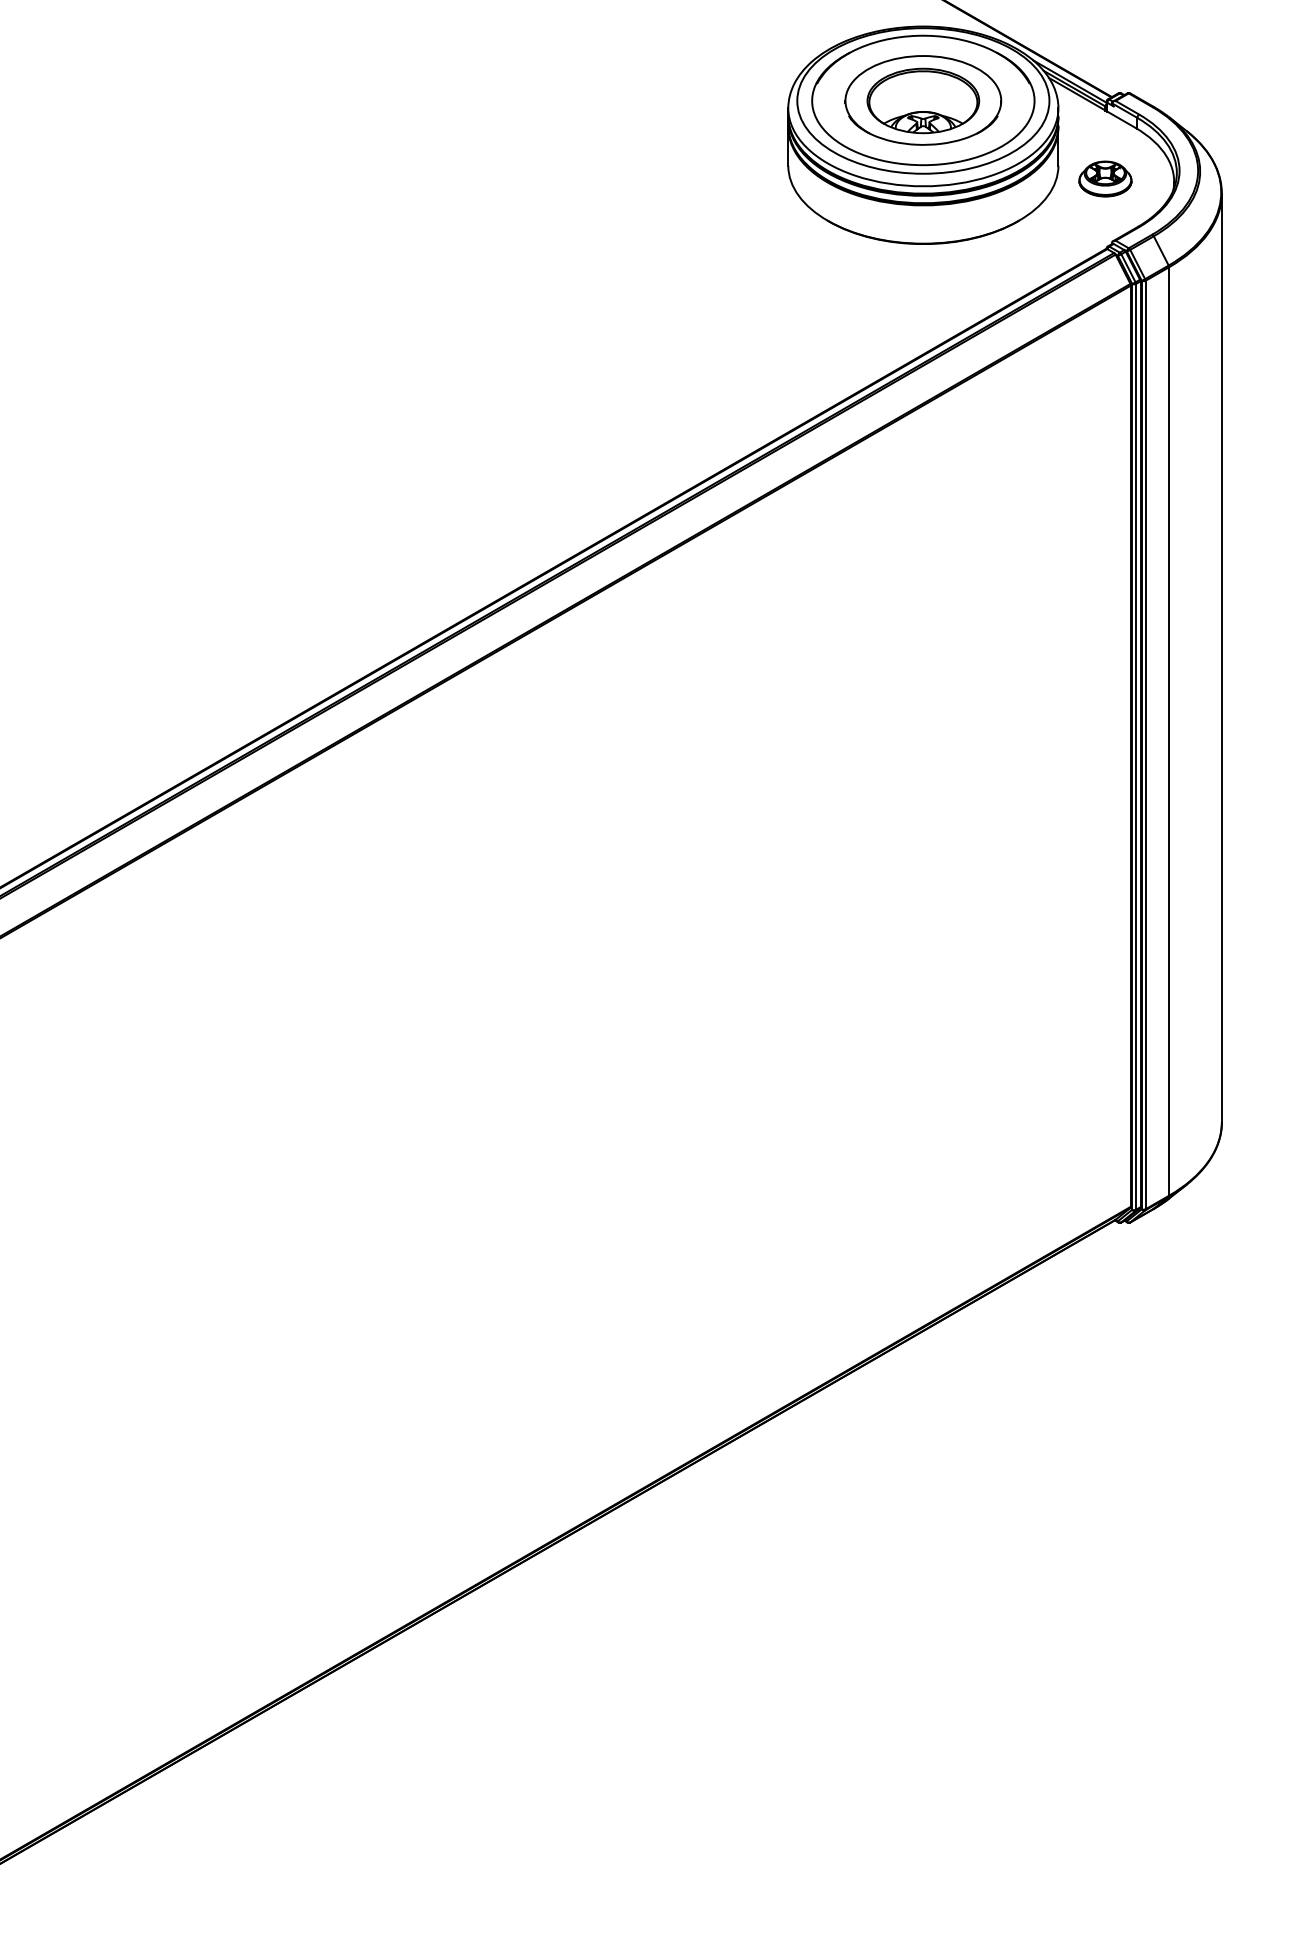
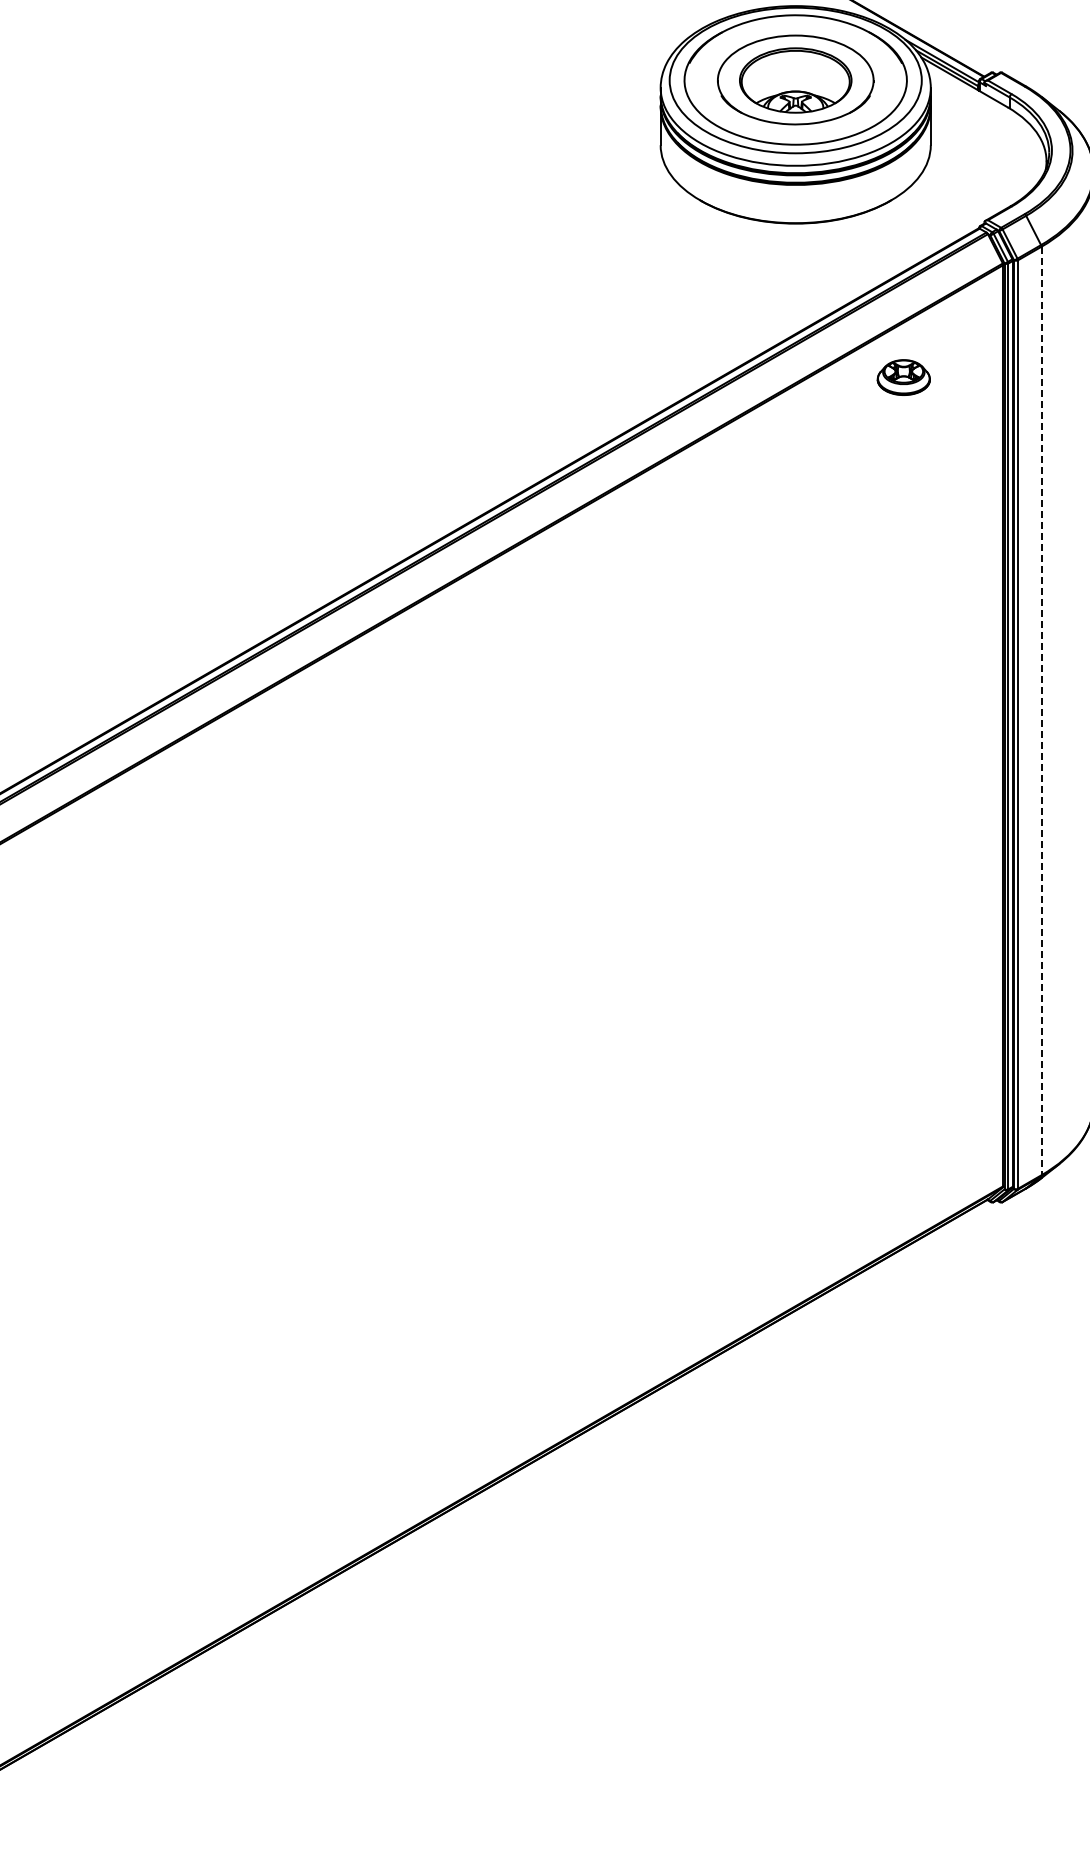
part: (1105, 178) -> (903, 377), moved
line: (1169, 731) -> (1041, 711), solid -> dashed

